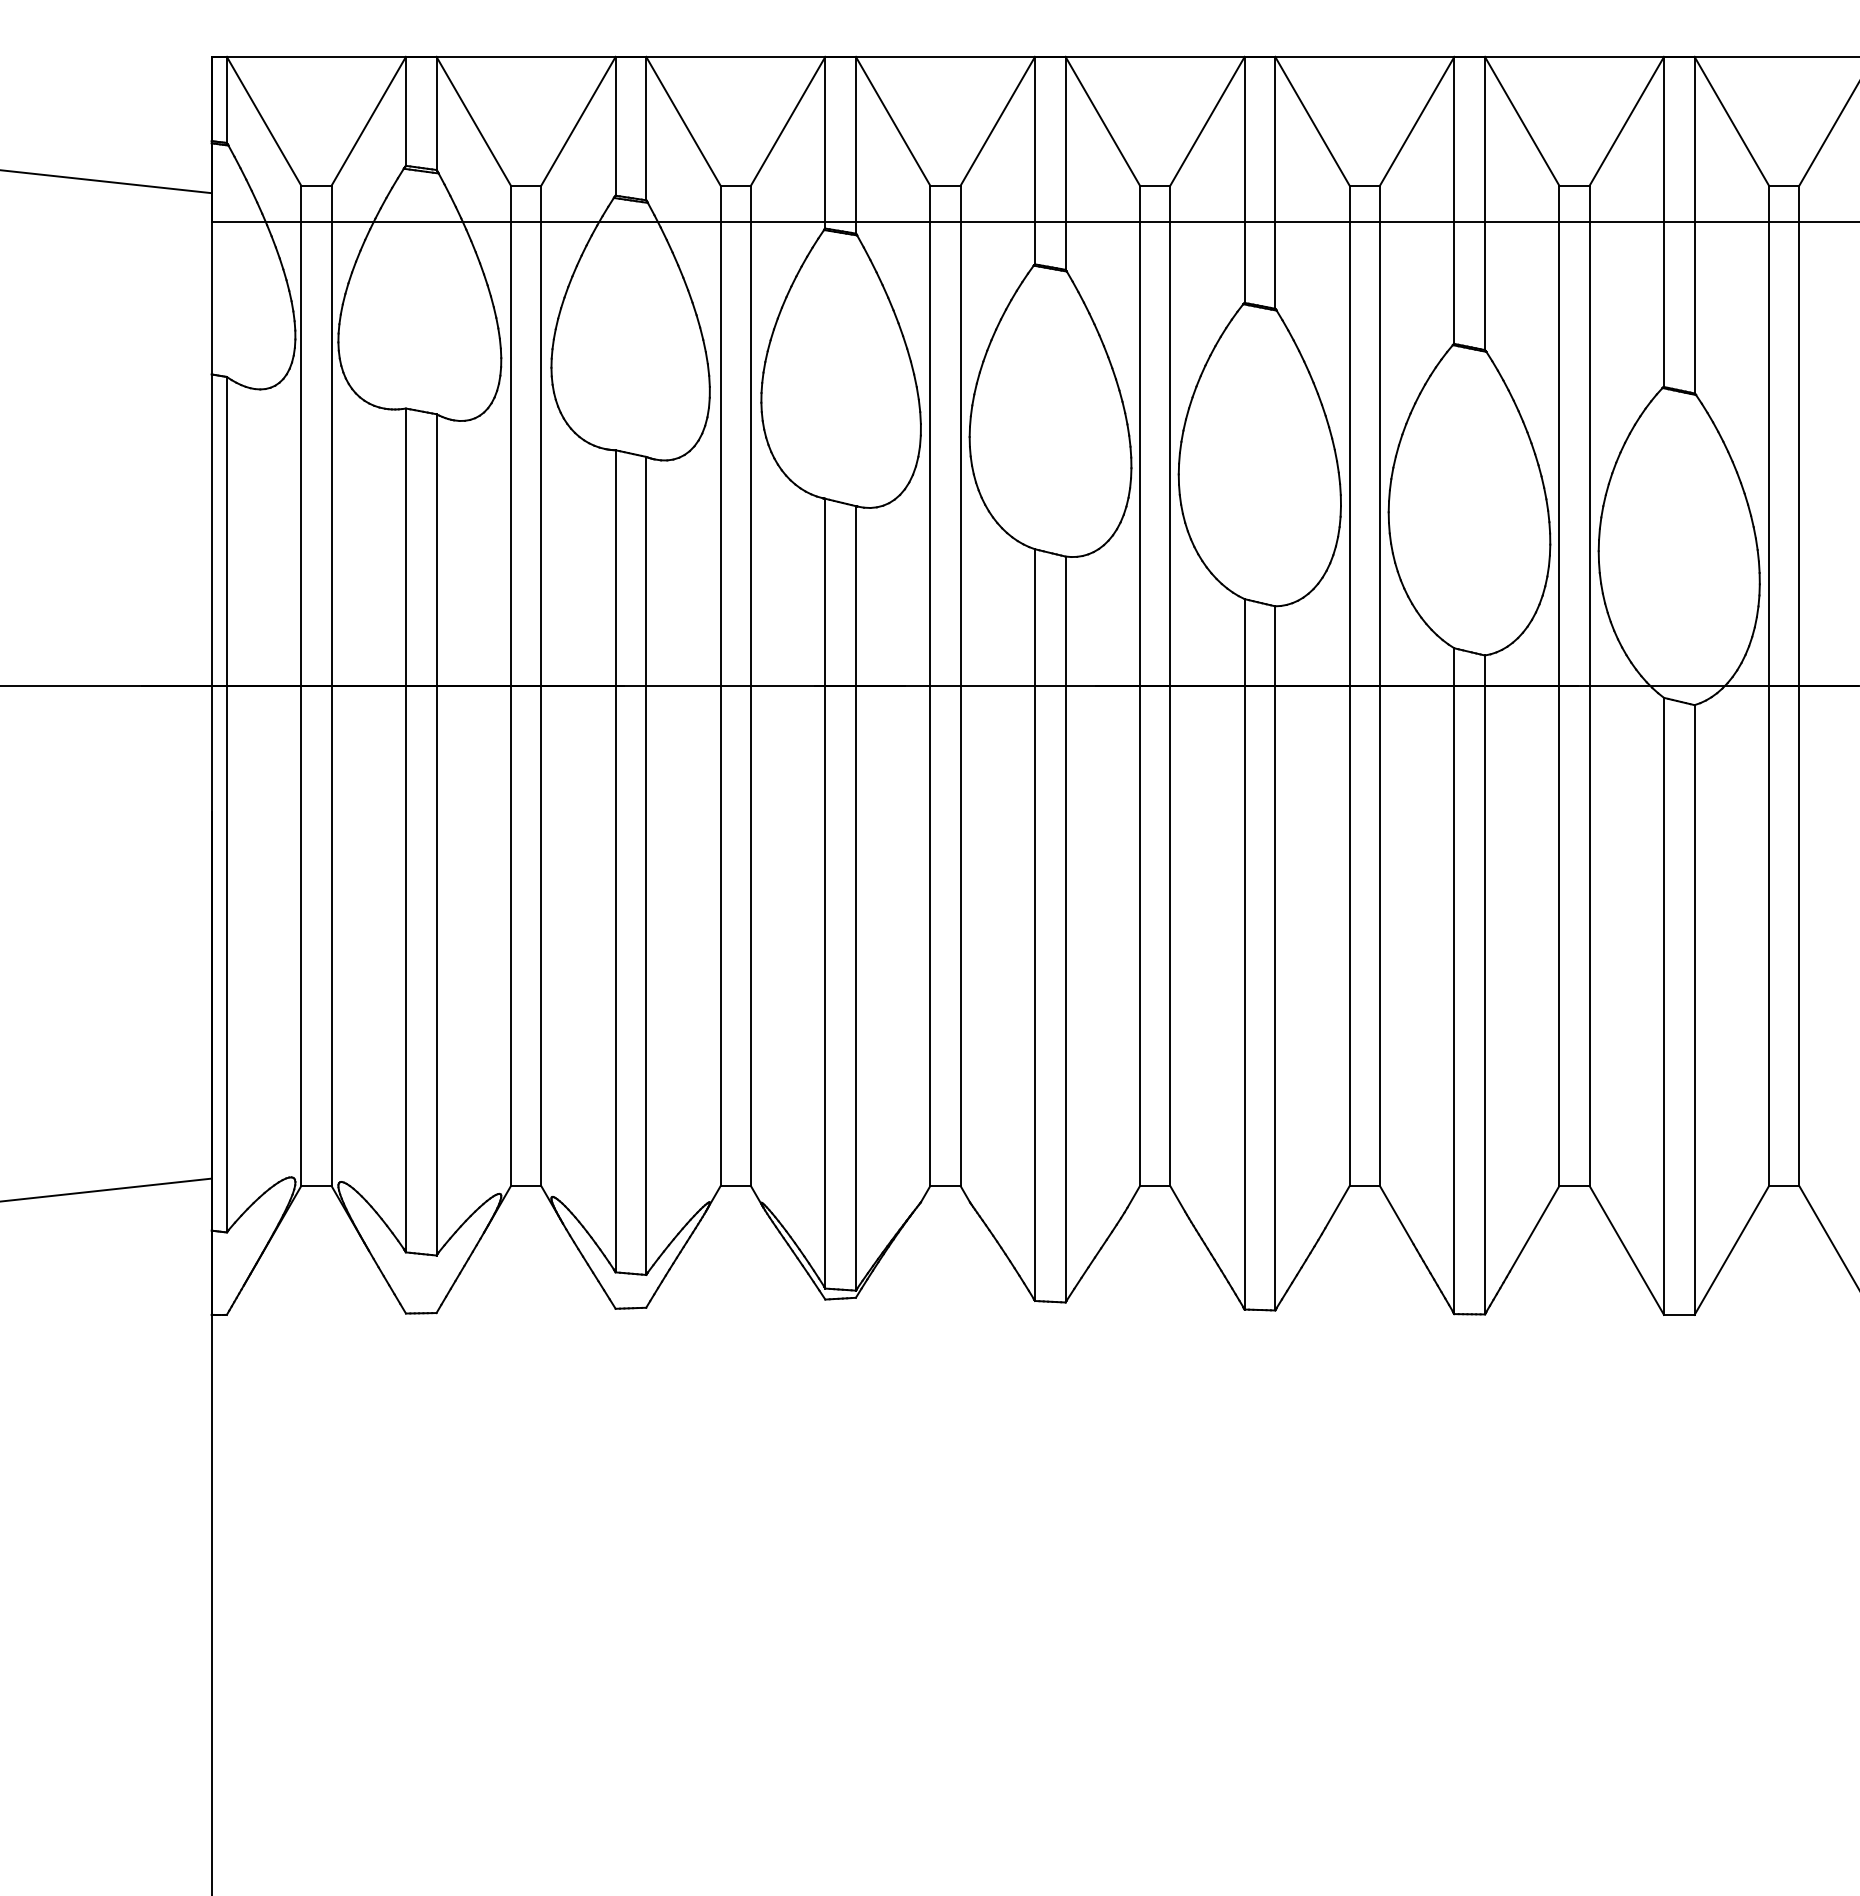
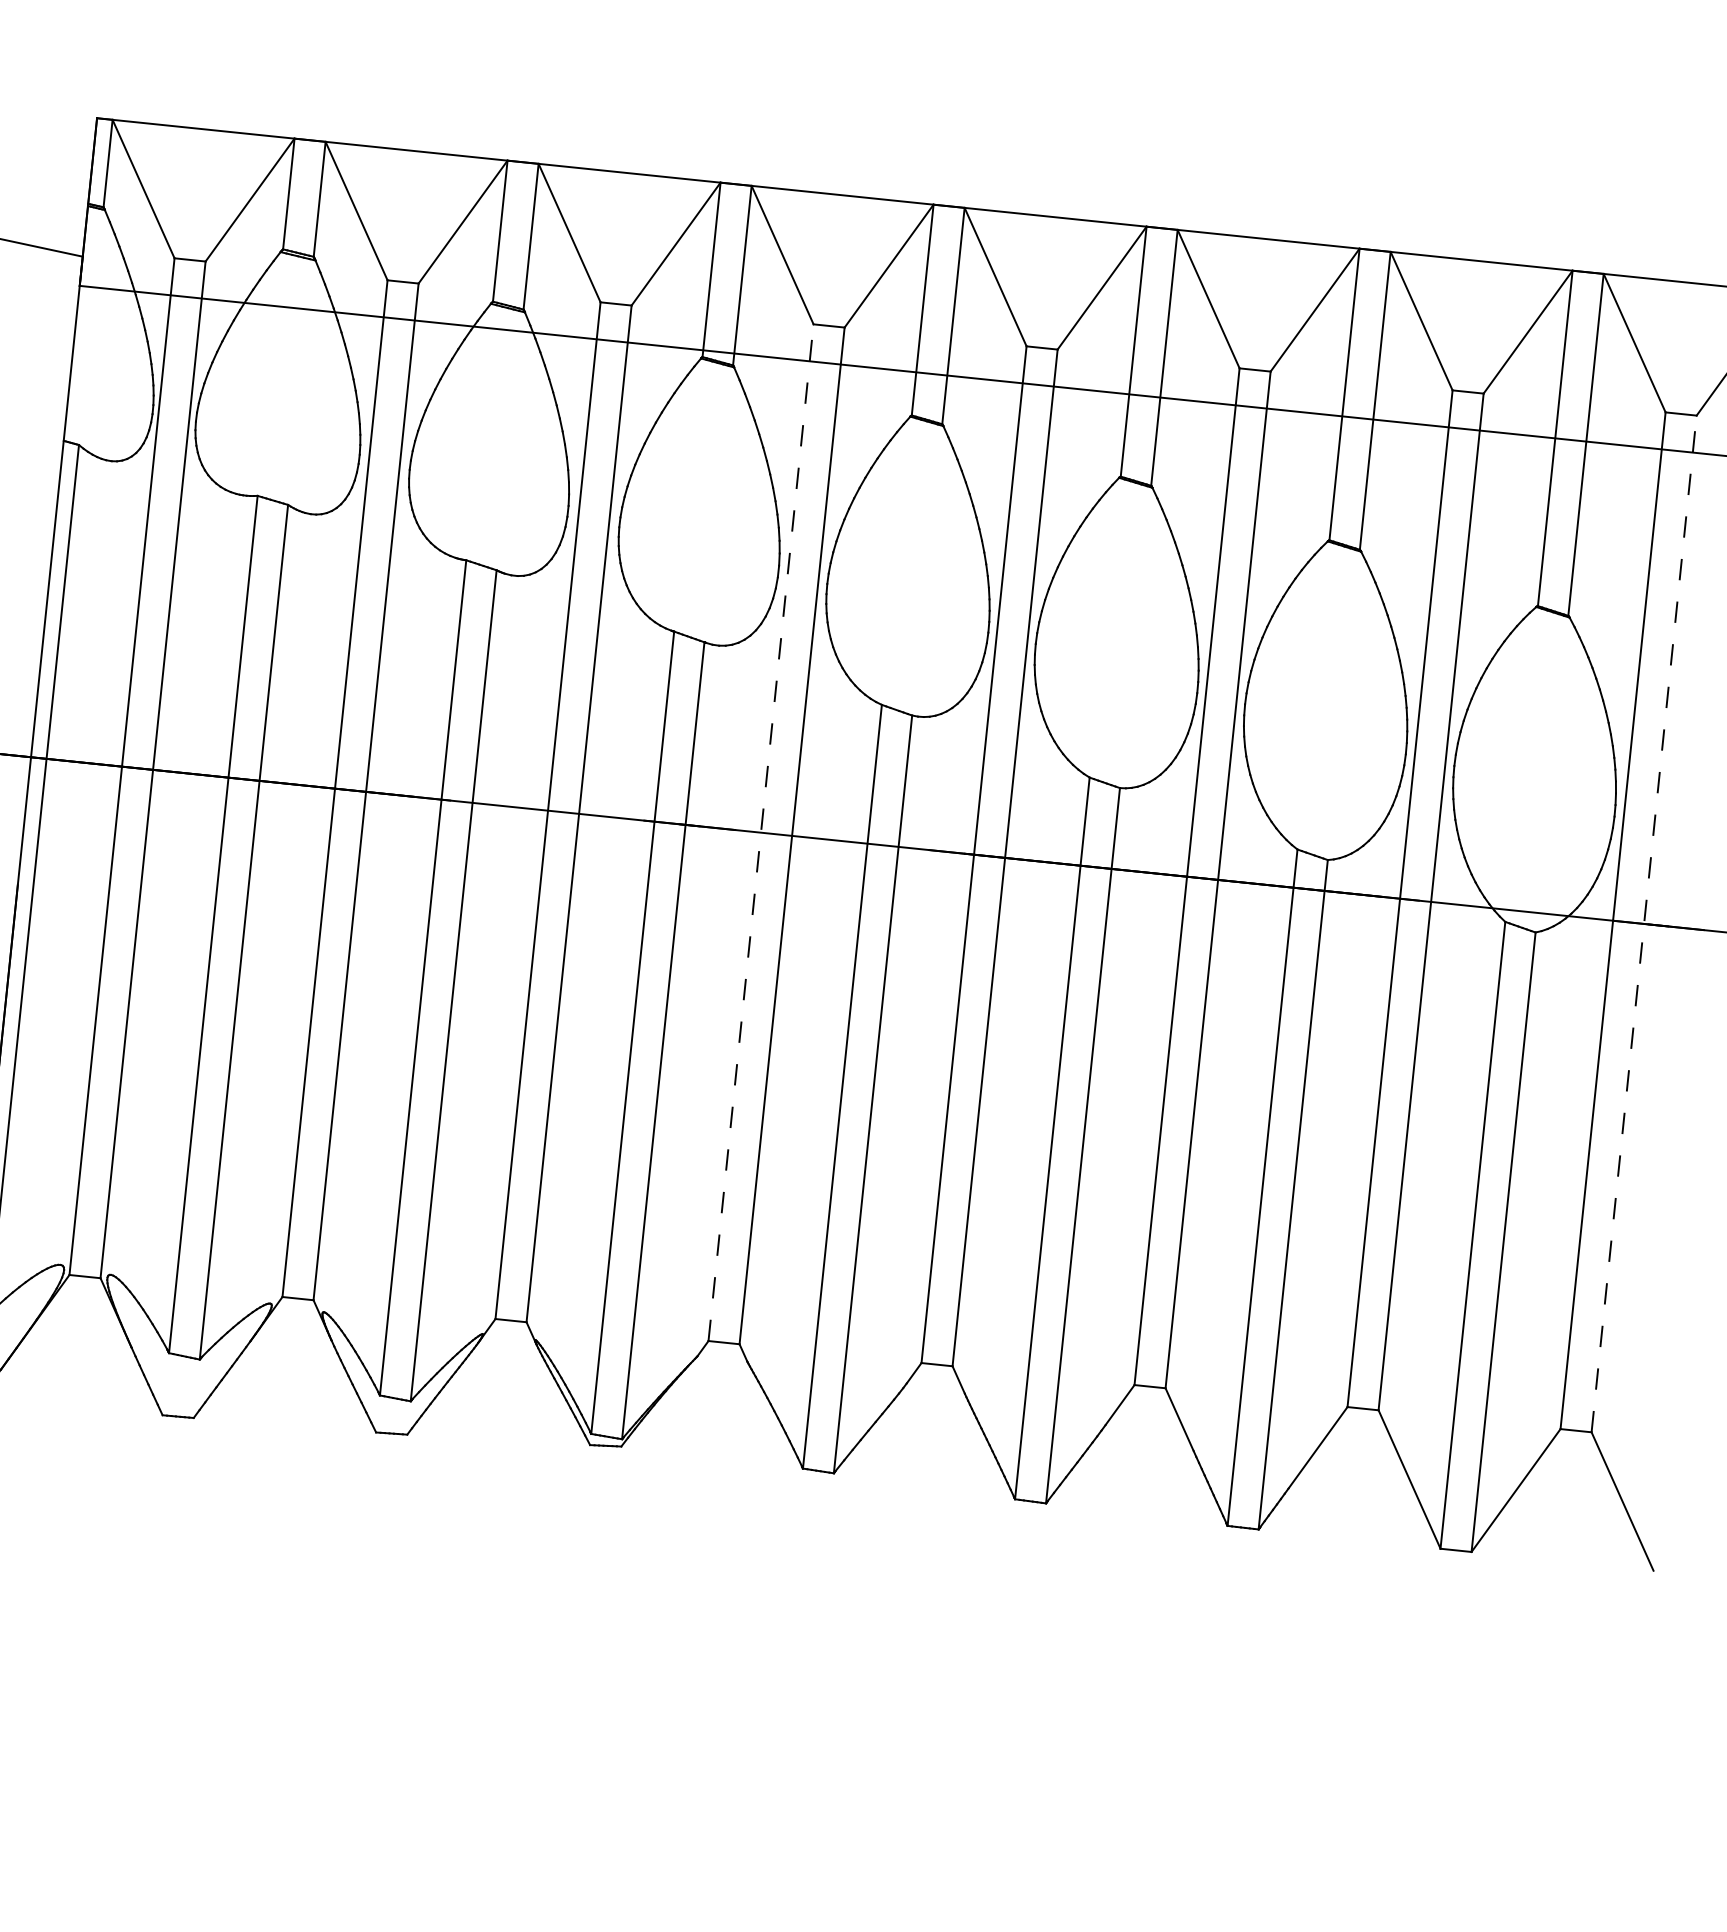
line: (930, 685) -> (761, 832), solid -> dashed
line: (1799, 685) -> (1644, 923), solid -> dashed

